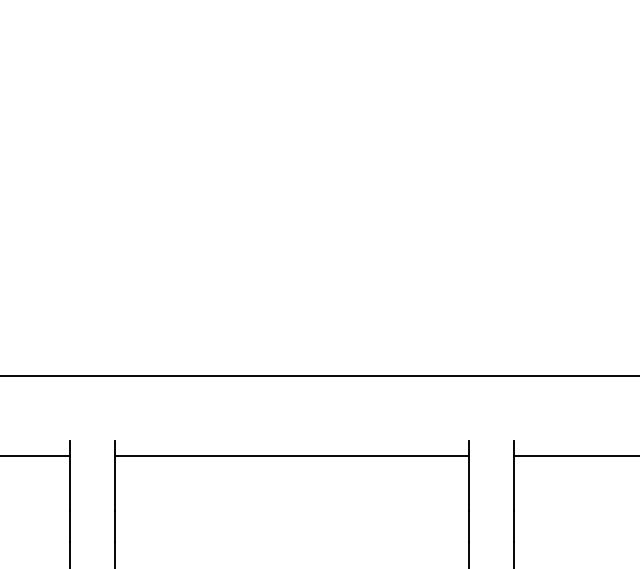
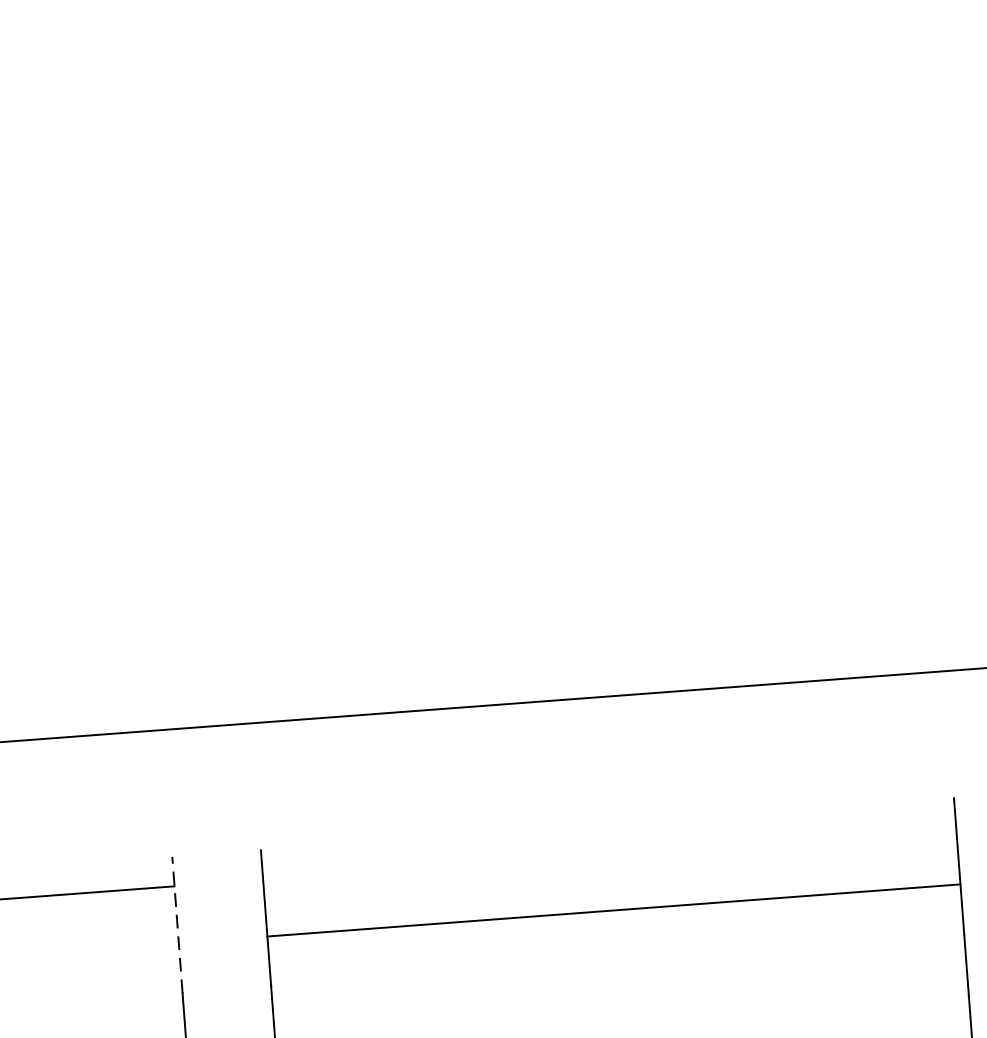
line: (291, 456) -> (613, 910), moved
line: (69, 476) -> (176, 926), solid -> dashed

